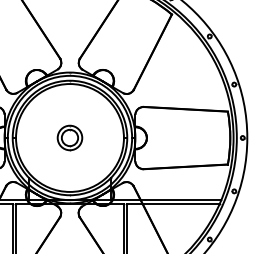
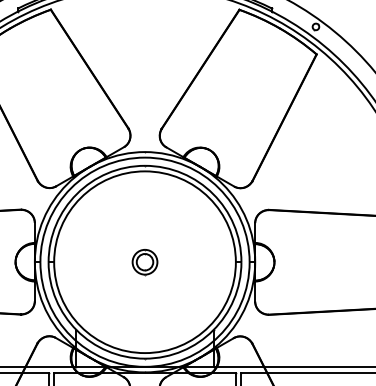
part: (69, 137) -> (144, 261), size x0.6

